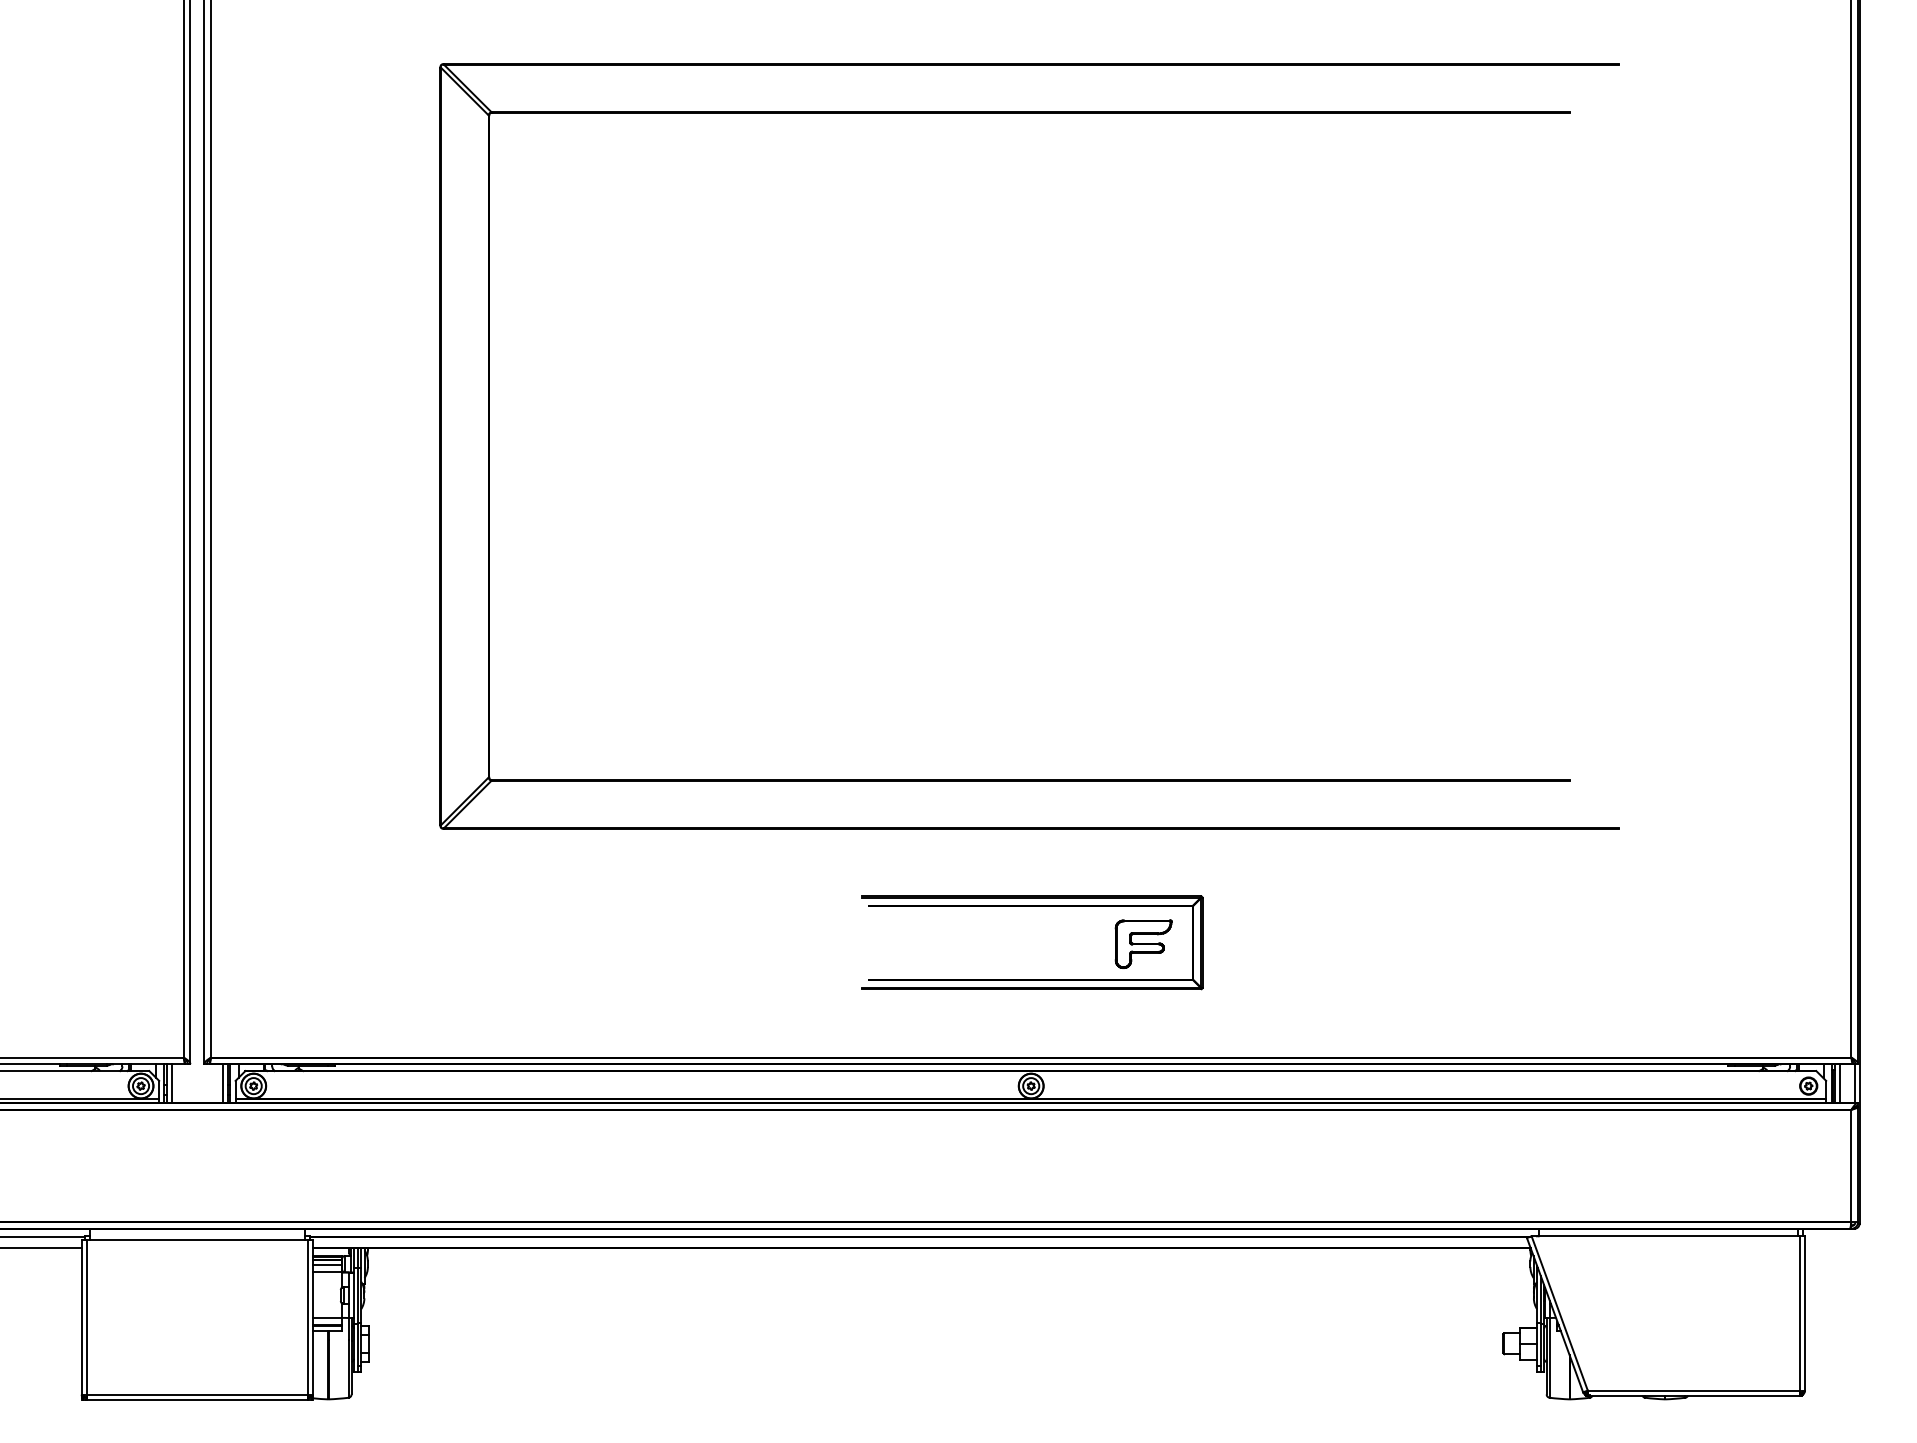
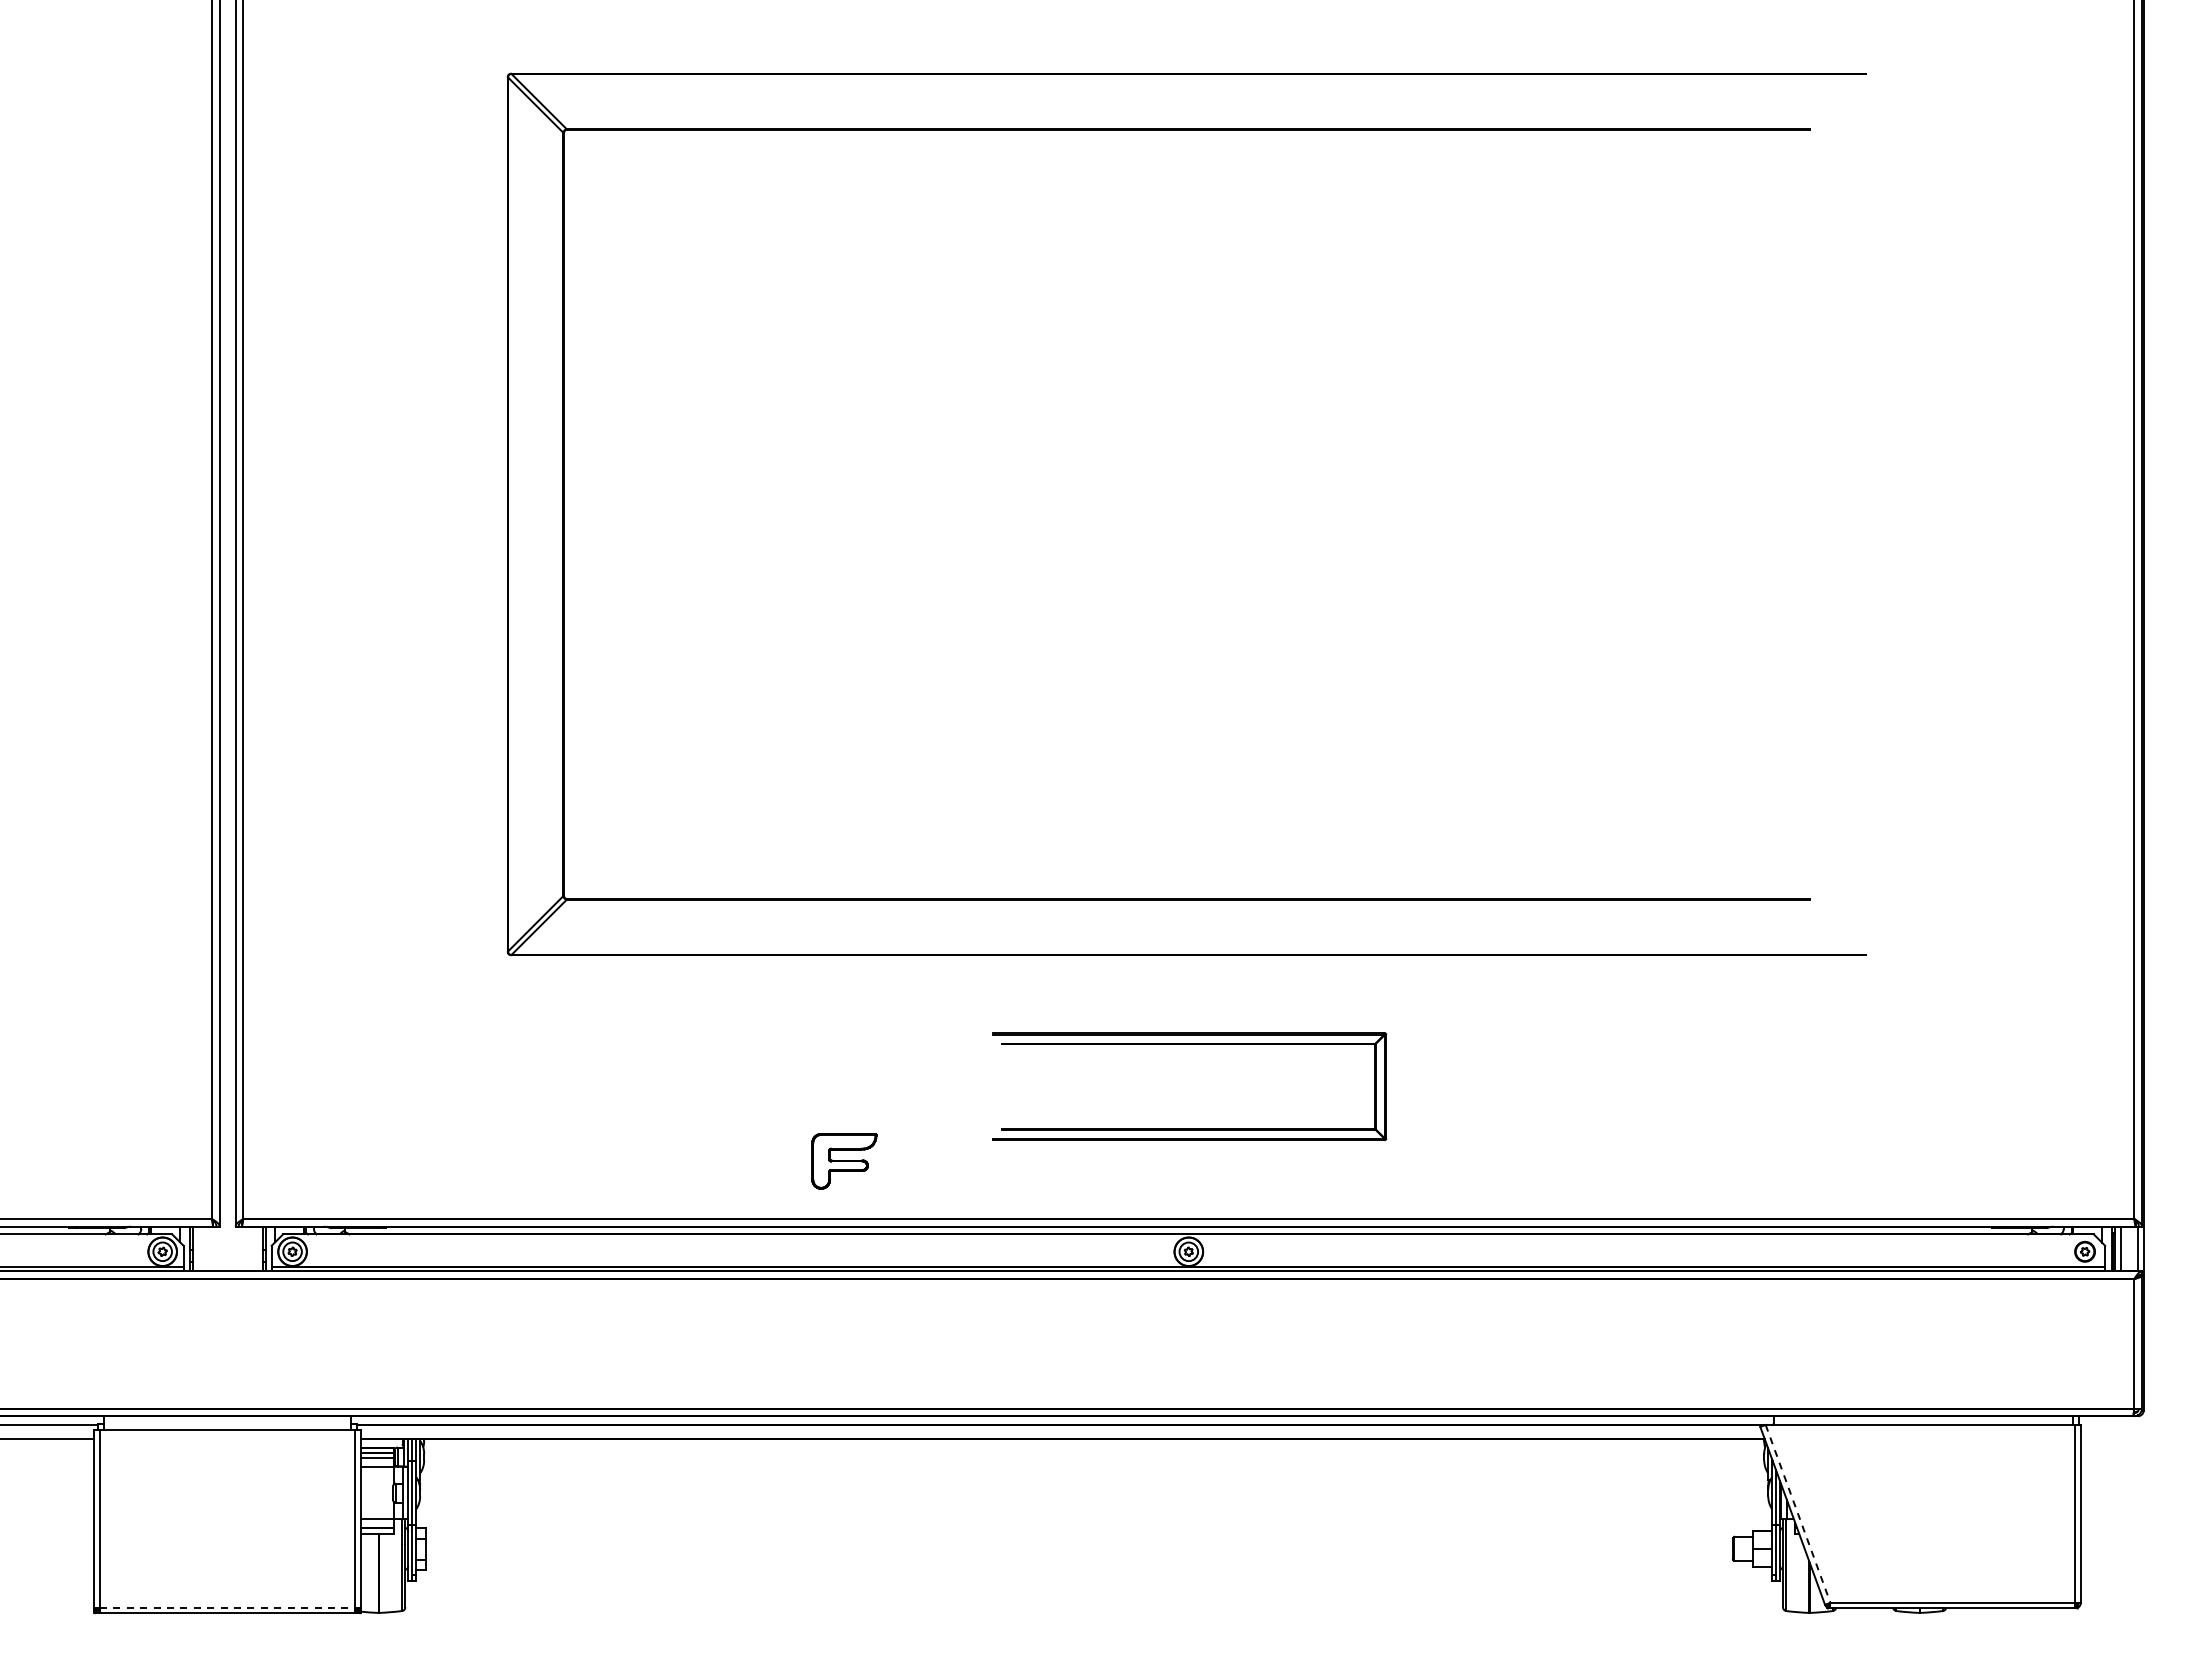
part: (1143, 944) -> (844, 1161), moved
line: (172, 1083) -> (198, 1248), removed
line: (223, 1083) -> (257, 1248), removed
line: (1560, 1313) -> (1798, 1513), solid -> dashed
line: (197, 1394) -> (227, 1607), solid -> dashed

